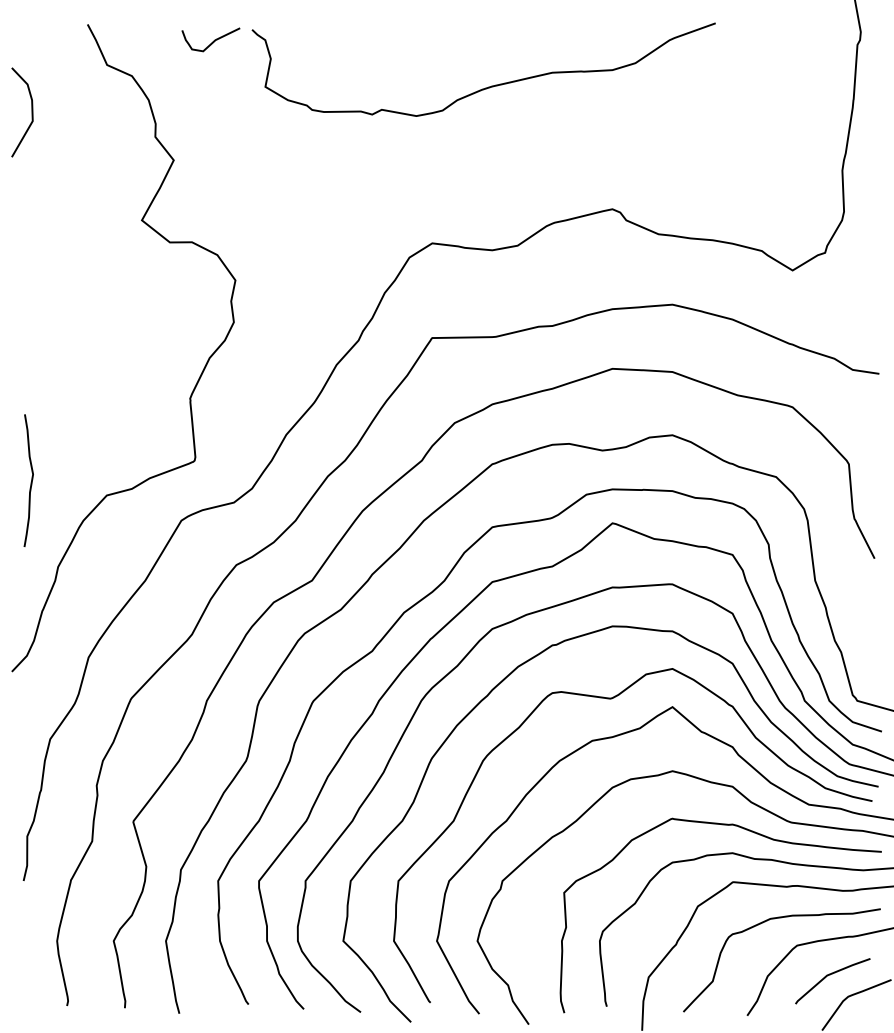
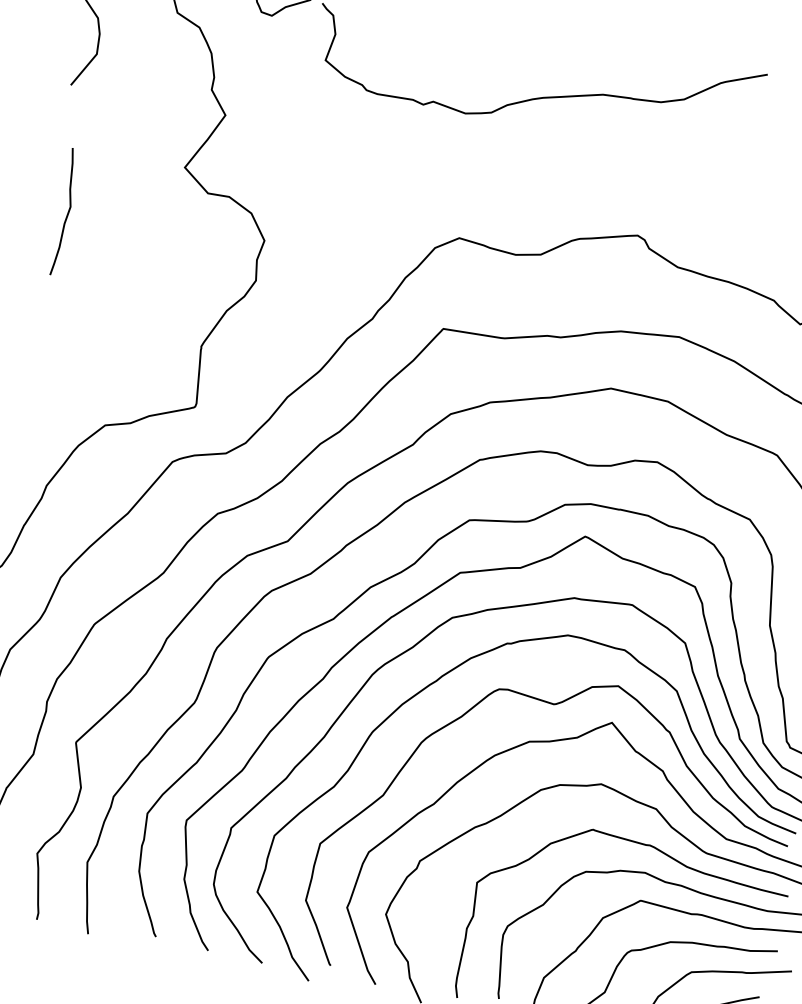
curve: (30, 482) -> (66, 214), moved

